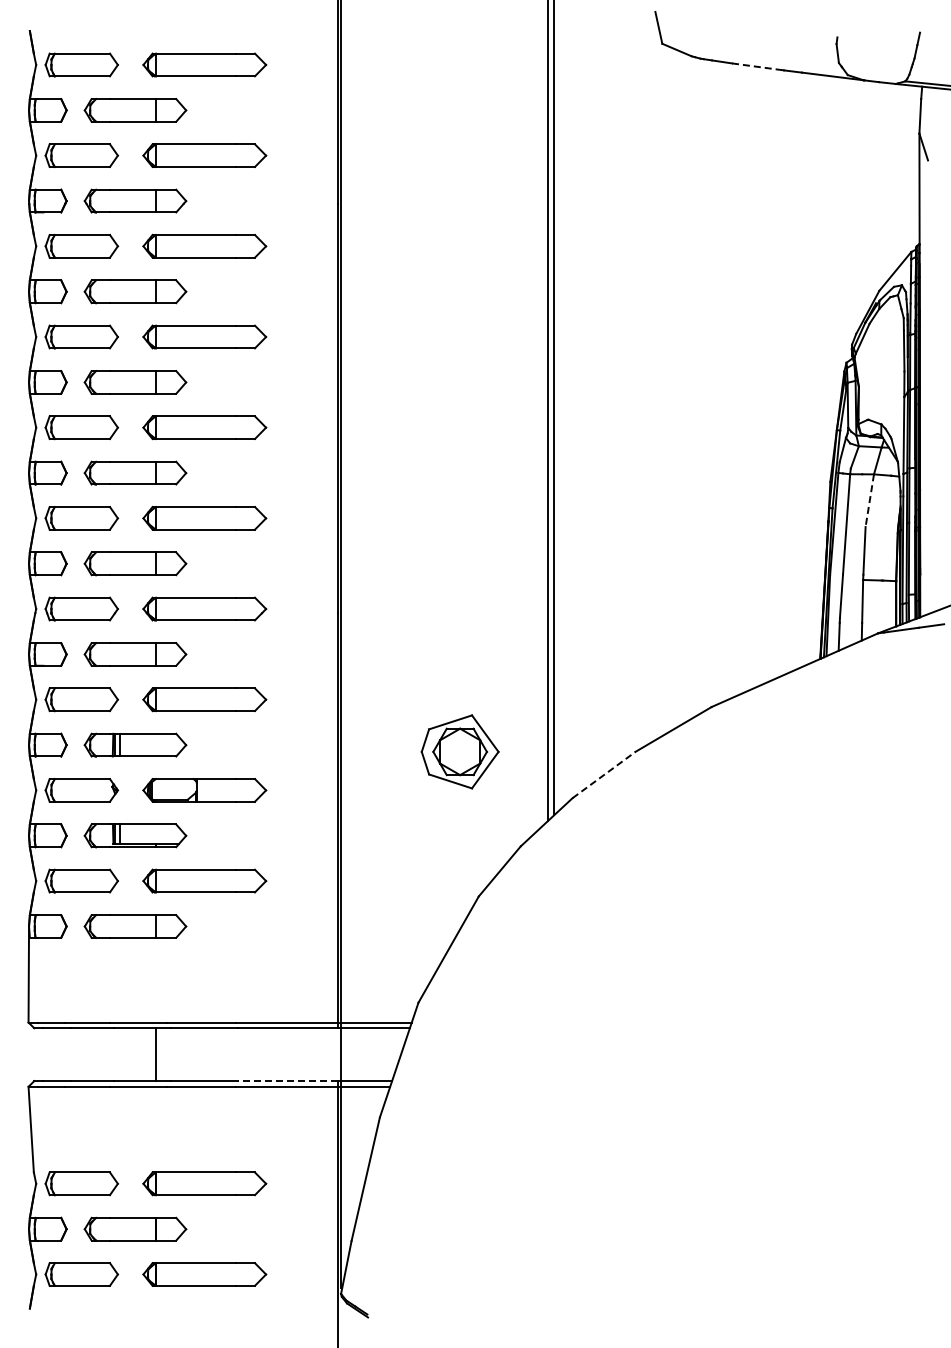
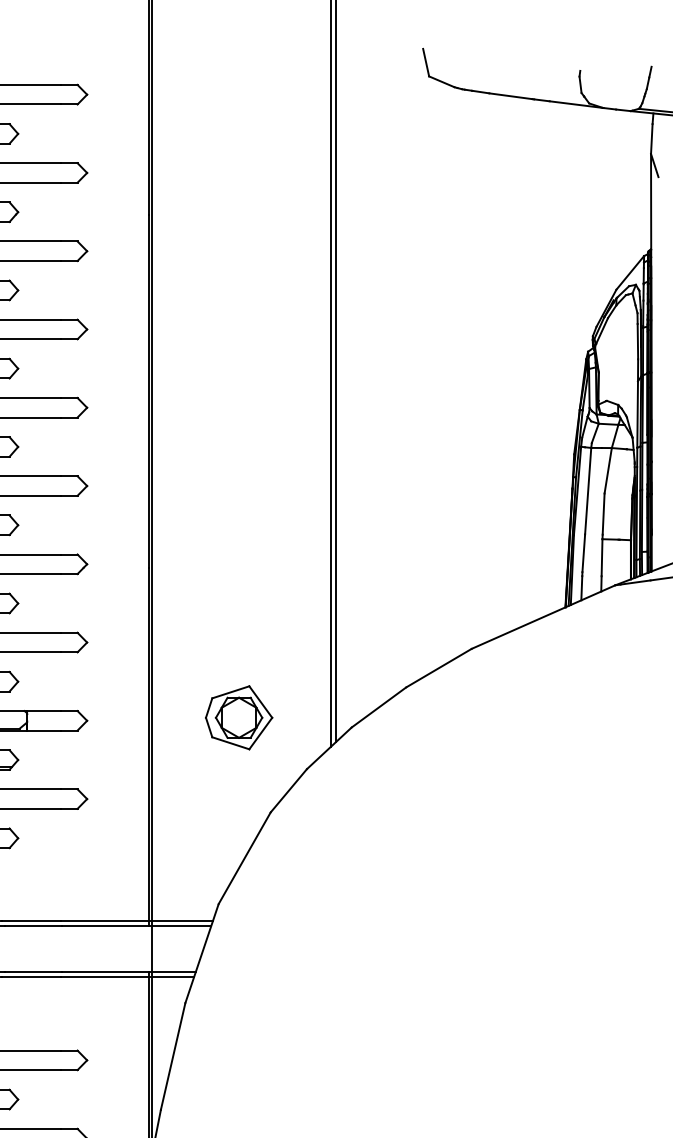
line: (757, 66) -> (511, 96), dashed -> solid
line: (869, 500) -> (607, 470), dashed -> solid
part: (459, 751) -> (238, 717), moved
line: (604, 774) -> (379, 707), dashed -> solid
line: (287, 1081) -> (105, 972), dashed -> solid

